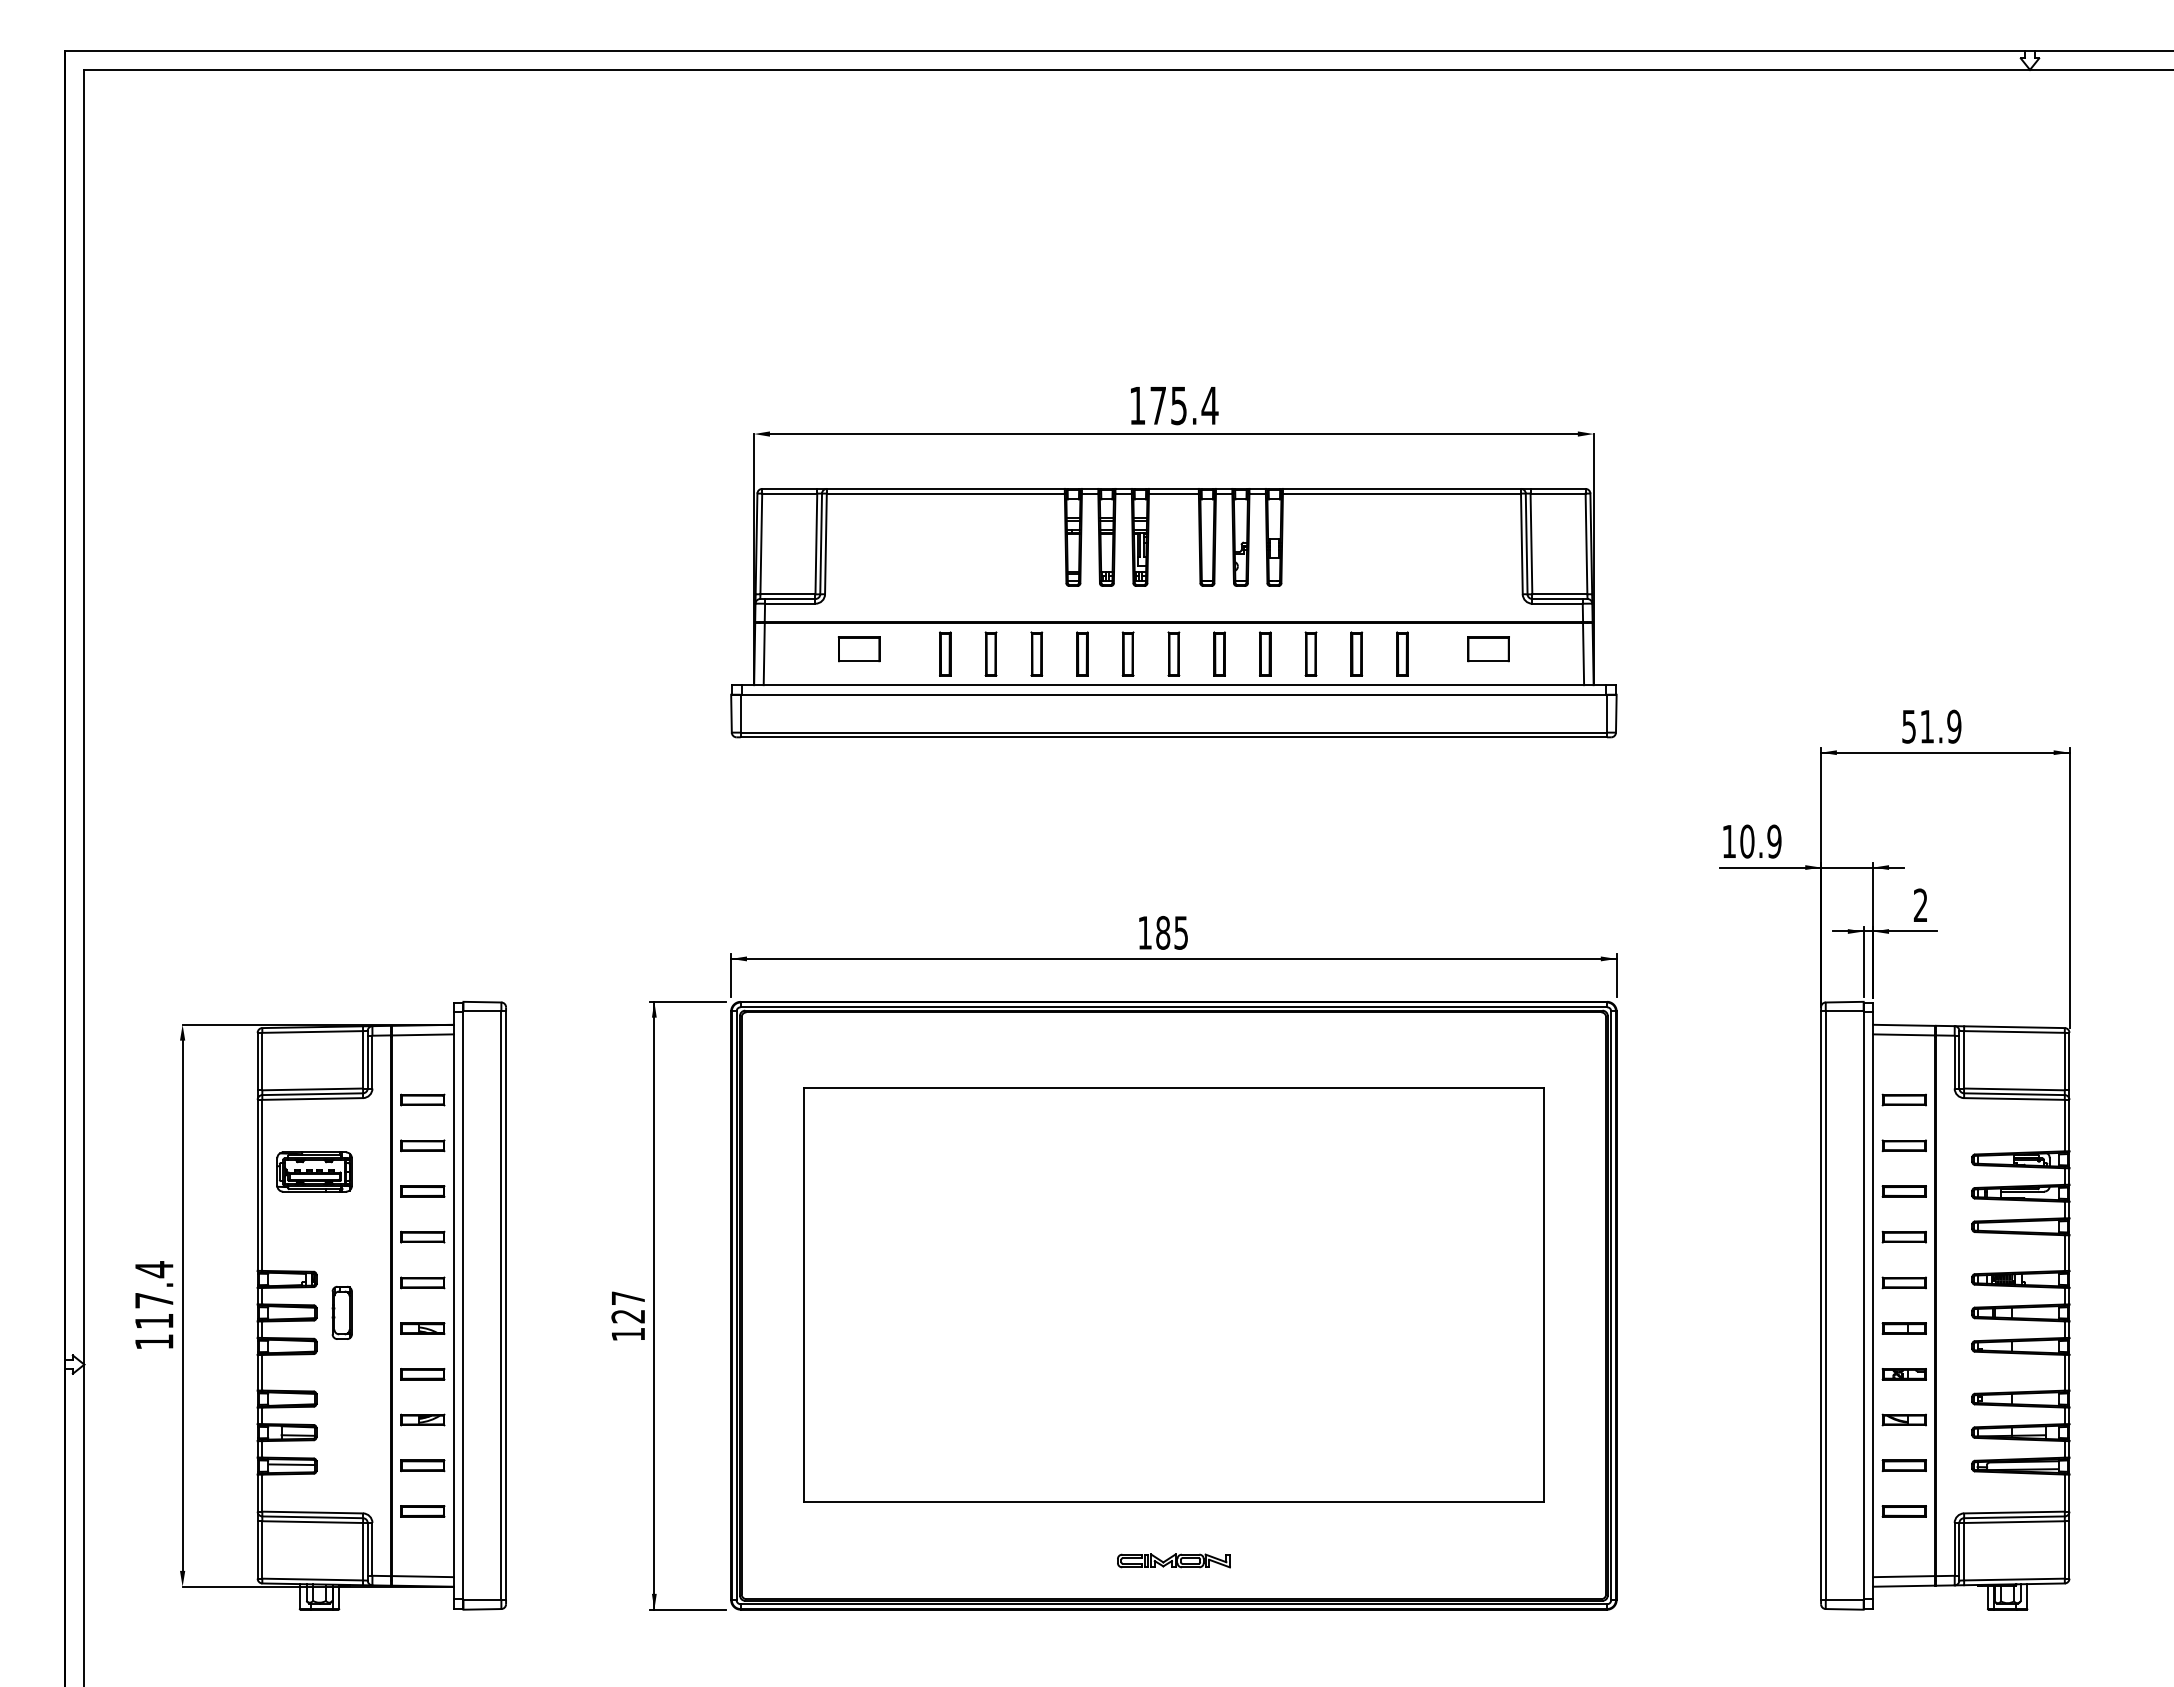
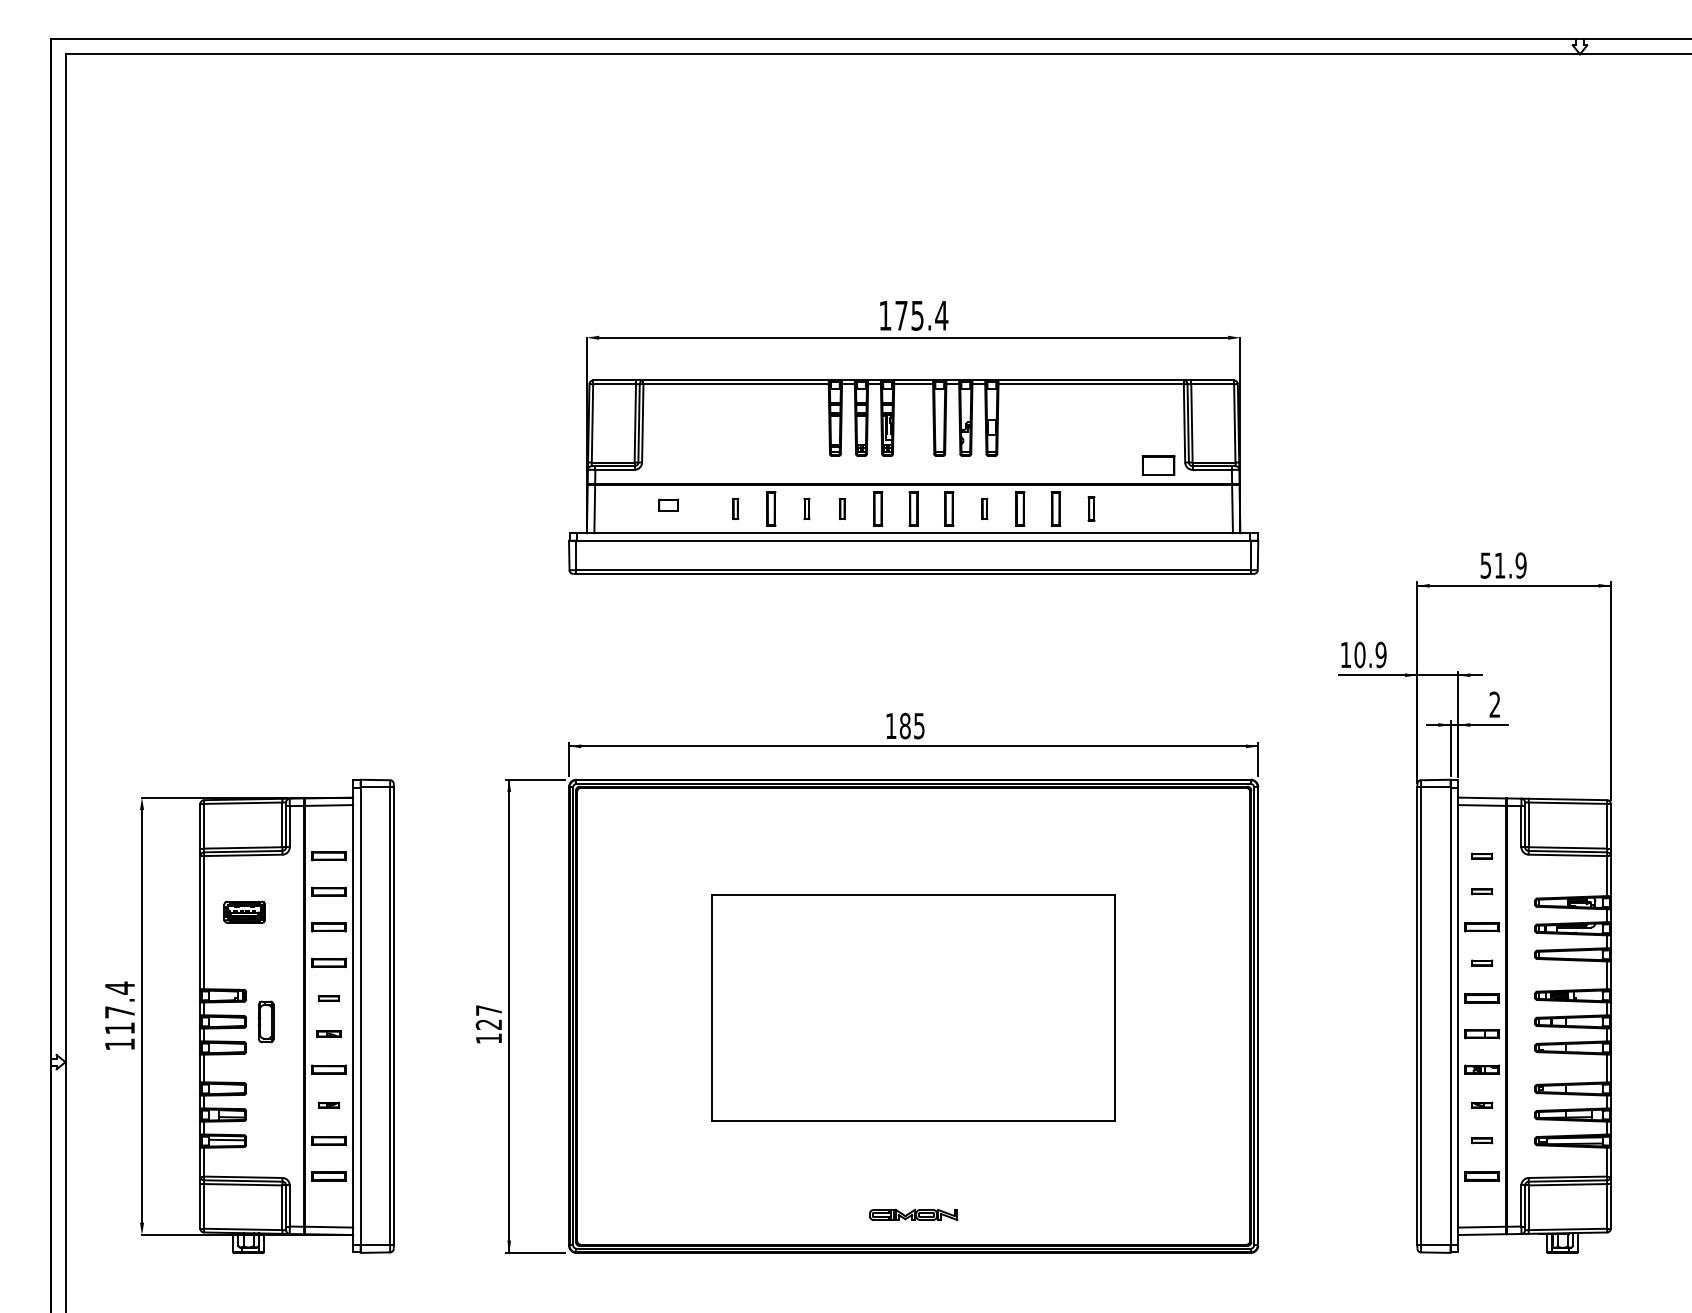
part: (858, 649) -> (668, 505), size x0.6
part: (1488, 649) -> (1158, 465), moved
part: (945, 653) -> (735, 508), size x0.6
part: (1036, 653) -> (806, 508), size x0.6
part: (1082, 653) -> (842, 508), size x0.6
part: (1265, 653) -> (984, 508), size x0.6
part: (1402, 653) -> (1091, 508), size x0.7
part: (1903, 1099) -> (1481, 855), size x0.6
part: (1903, 1145) -> (1481, 891), size x0.6
part: (314, 1171) -> (244, 911), size x0.7
part: (1903, 1237) -> (1481, 963), size x0.6
part: (422, 1282) -> (328, 998), size x0.6
part: (1173, 1294) -> (913, 1007), size x0.7
part: (422, 1328) -> (328, 1034), size x0.7
part: (422, 1419) -> (328, 1104), size x0.6
part: (1903, 1419) -> (1481, 1104), size x0.6
part: (1903, 1465) -> (1481, 1140), size x0.6

